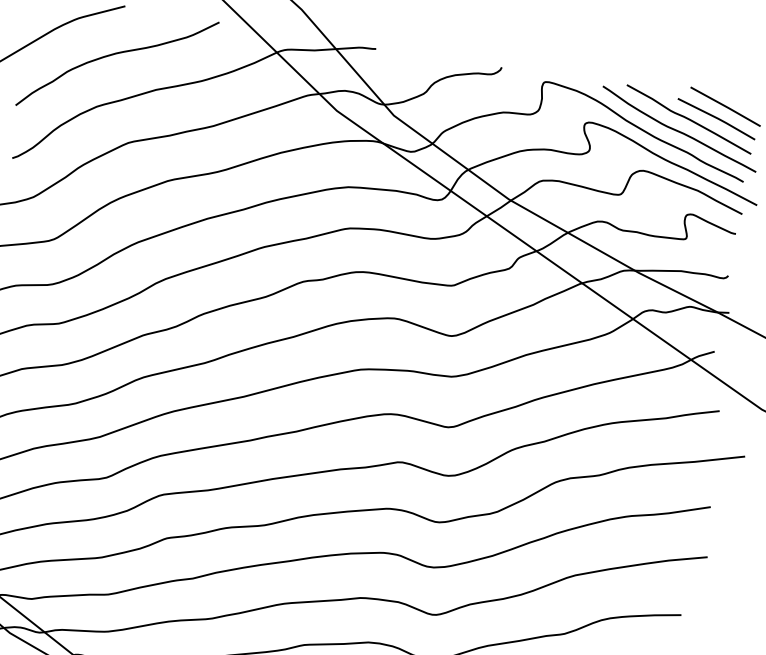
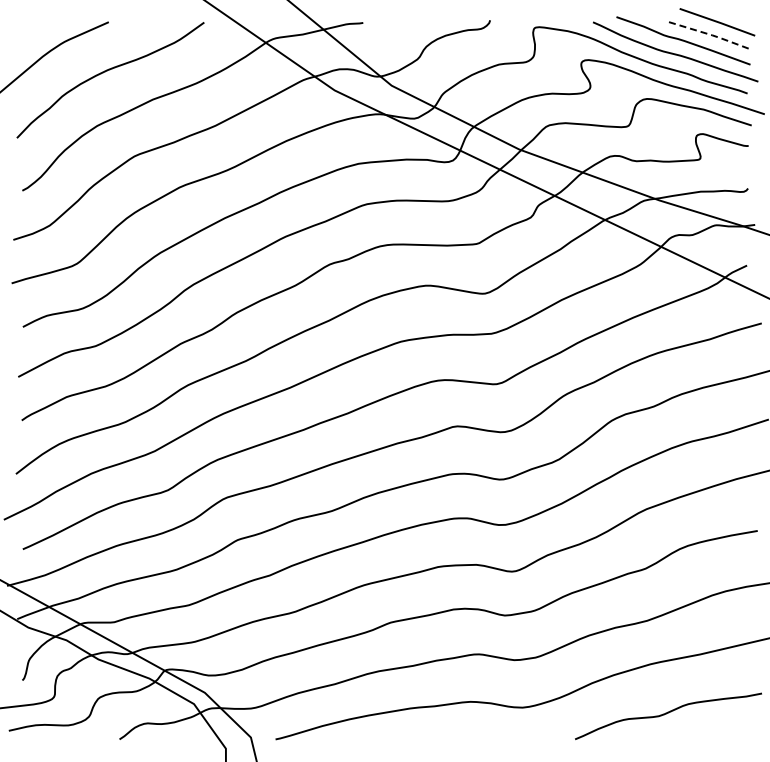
line: (718, 119) -> (712, 35), solid -> dashed

